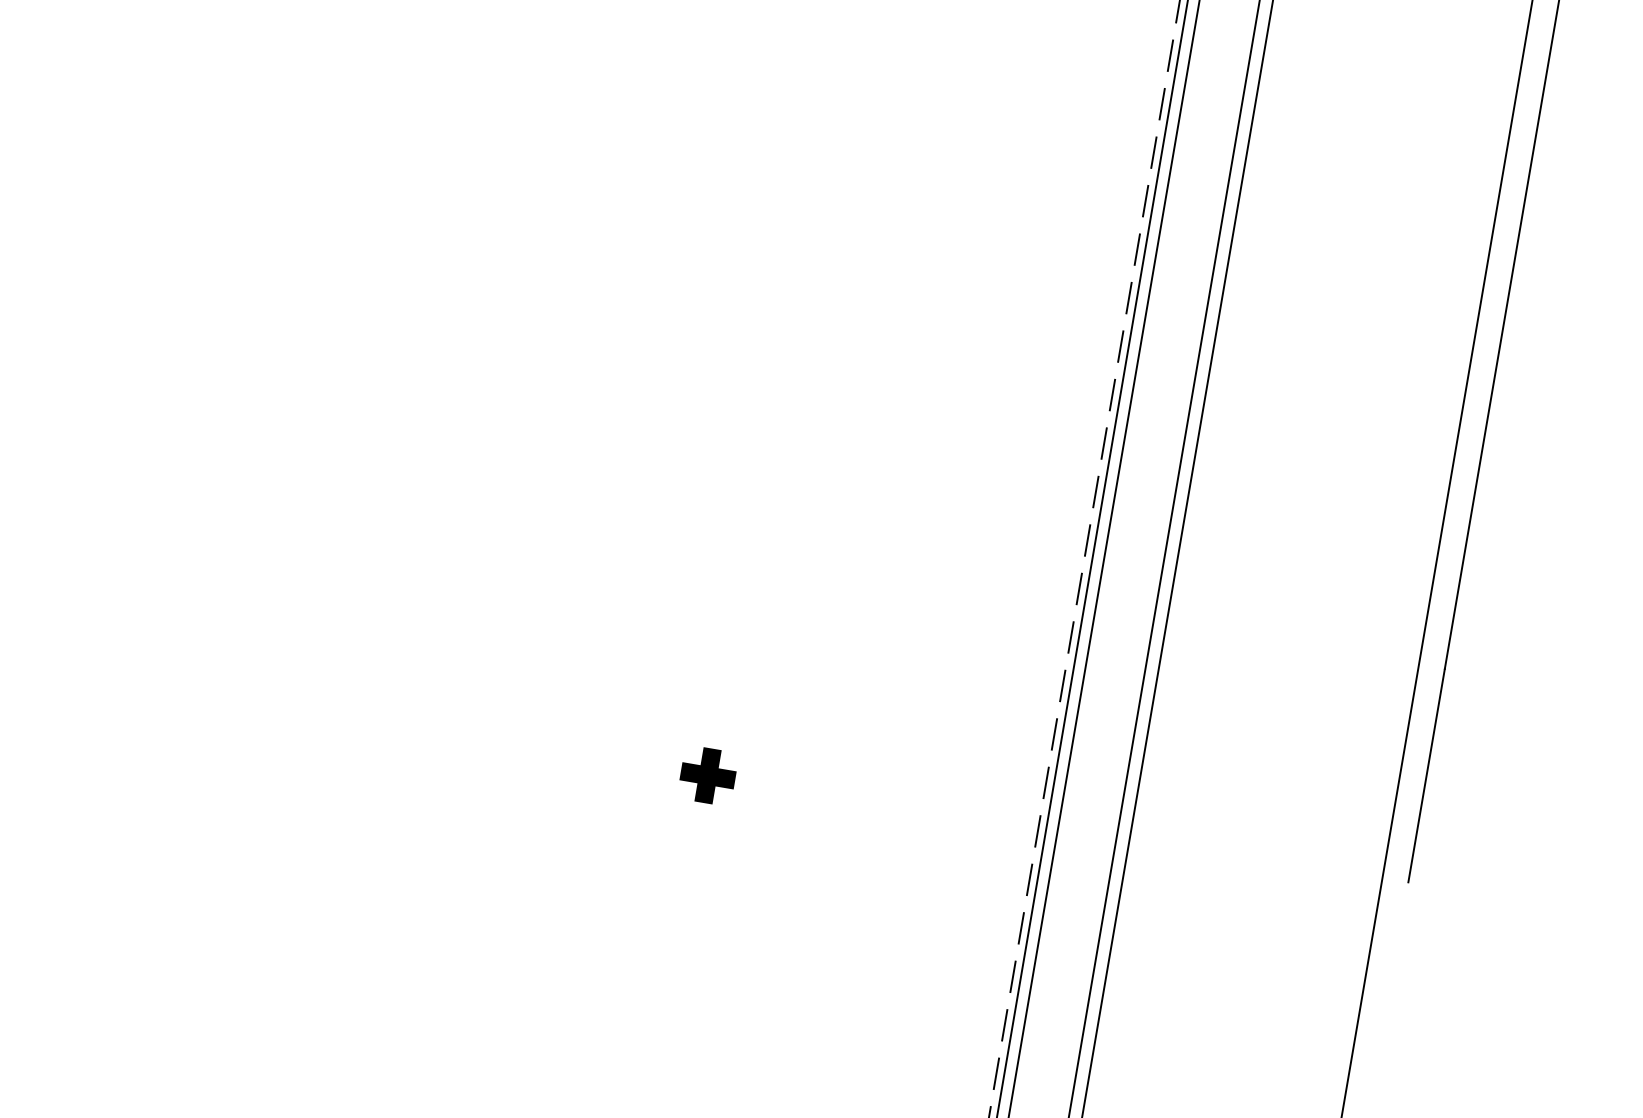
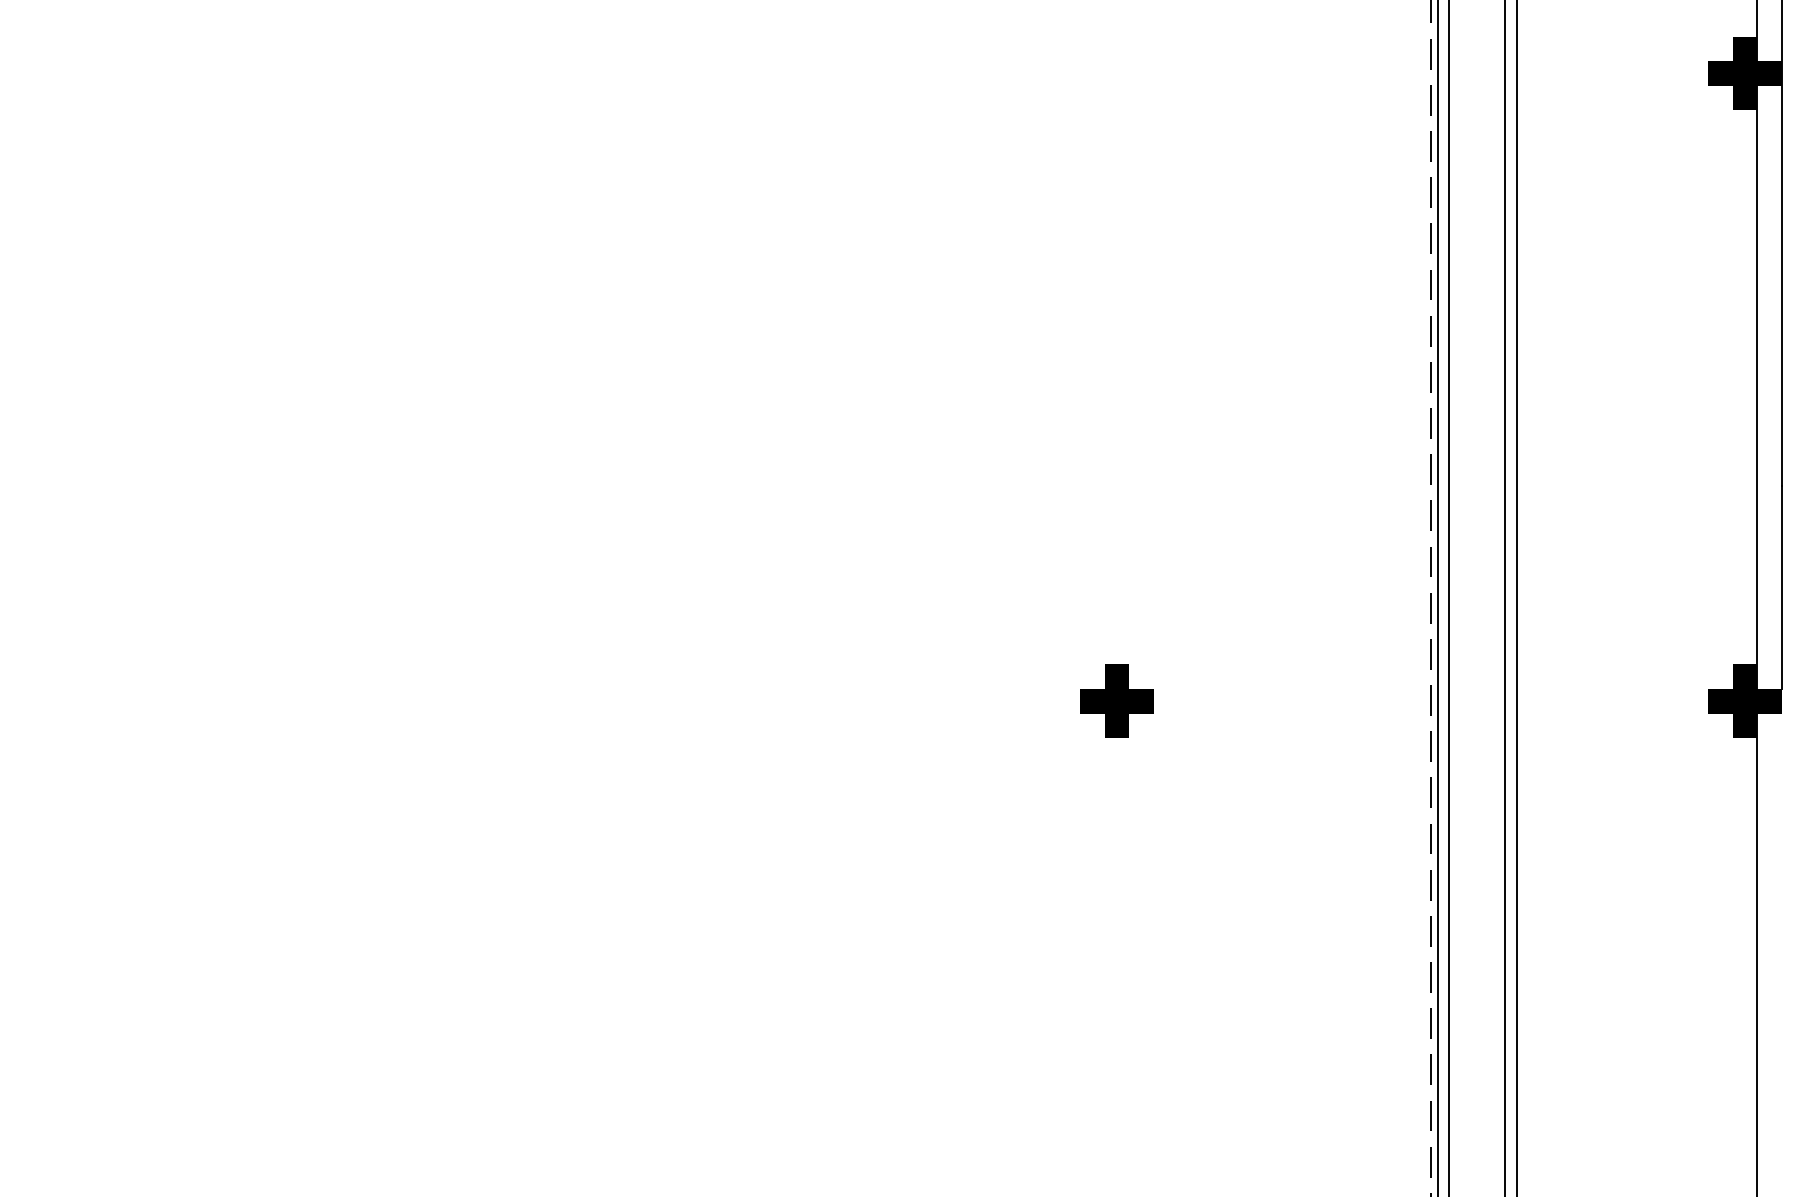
fill: (1479, 229) -> (1744, 73), added
part: (707, 774) -> (1116, 700), size x1.43
fill: (1366, 888) -> (1744, 701), added

